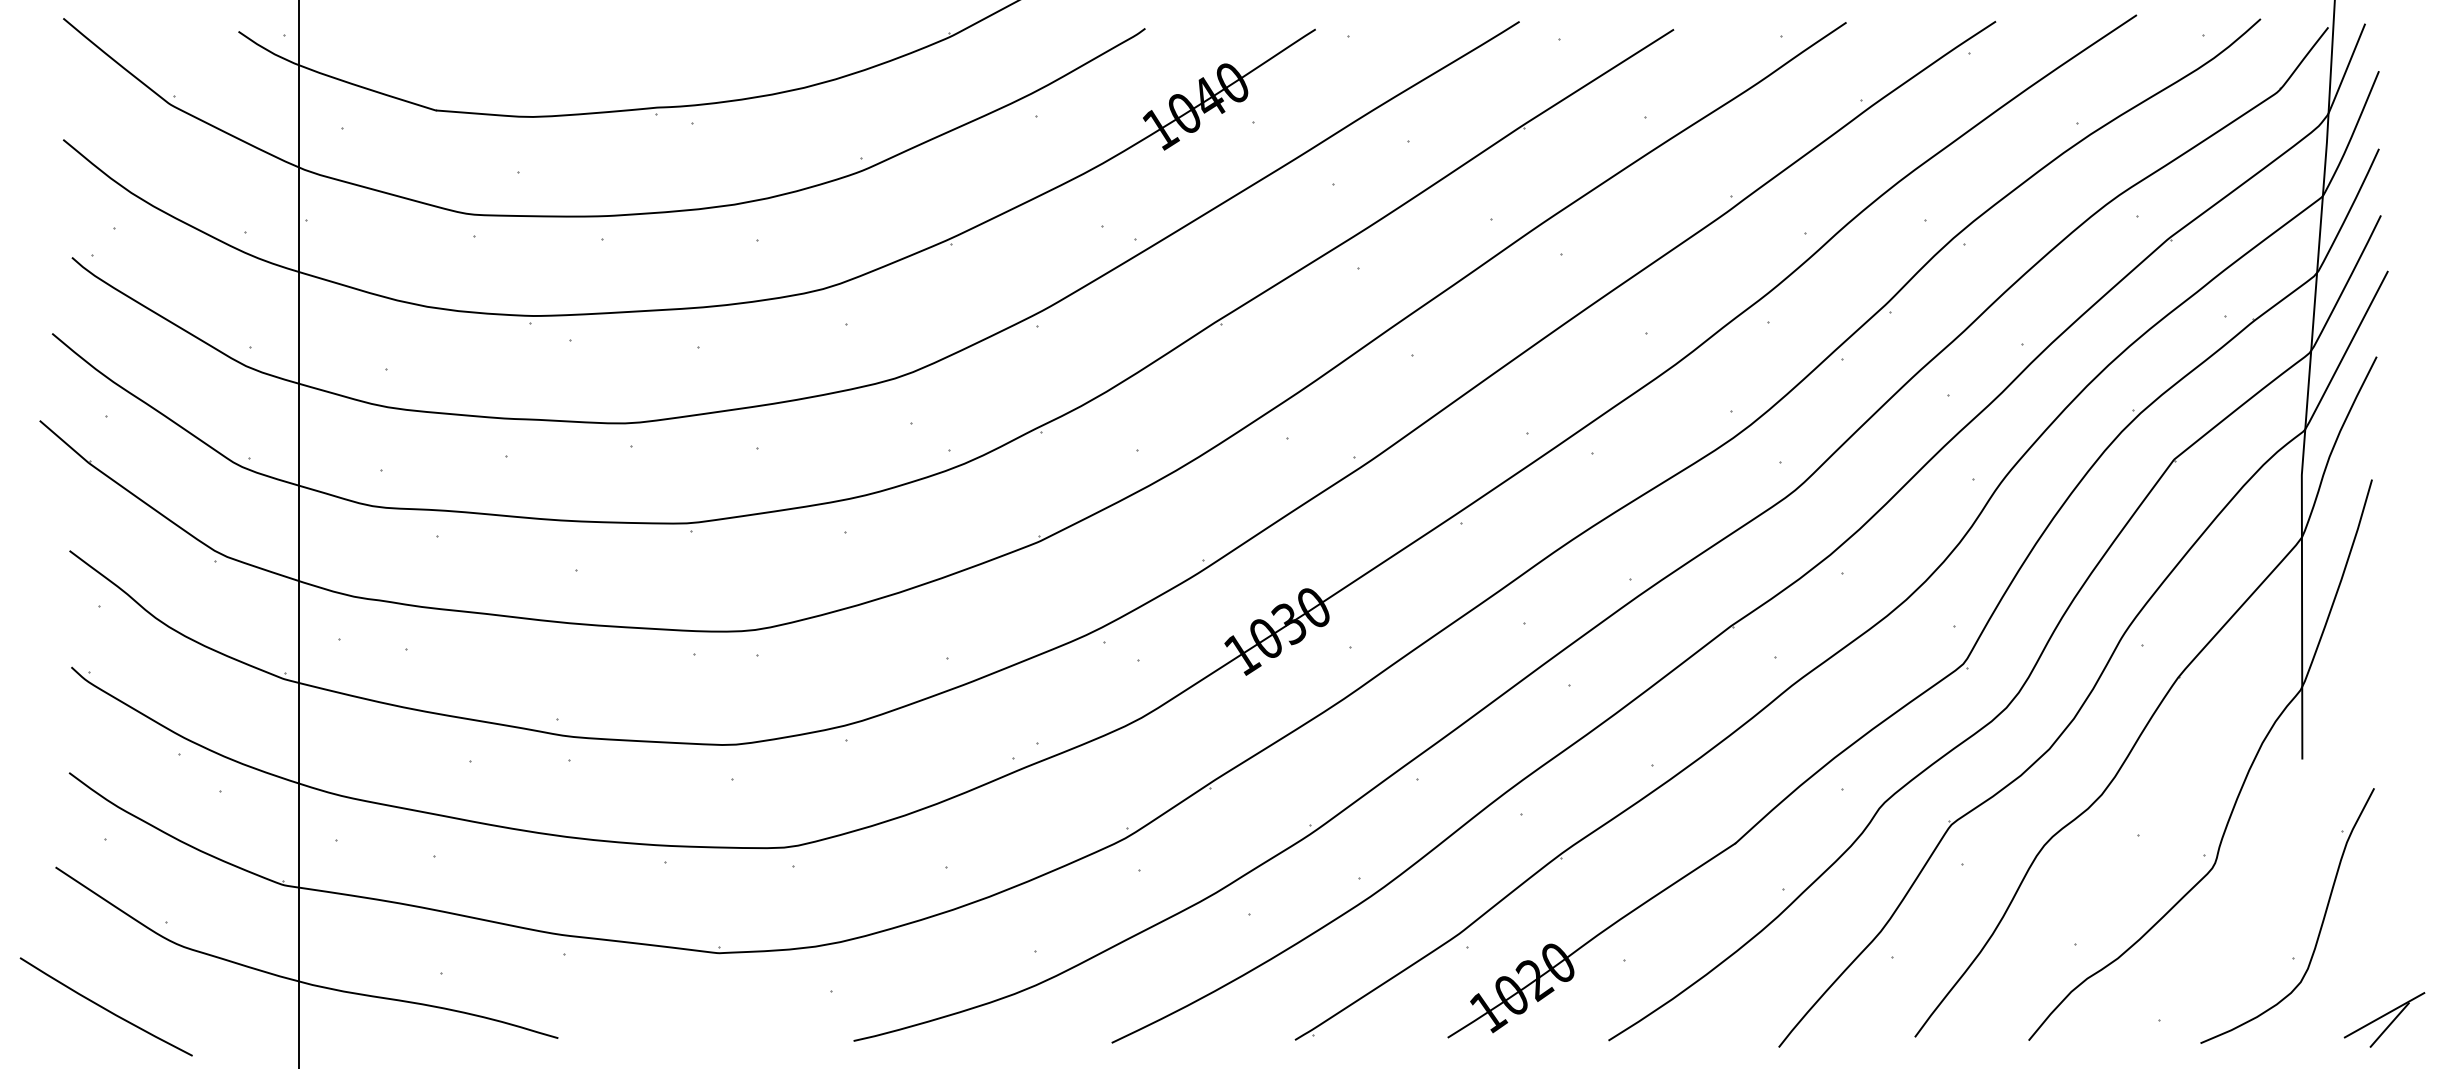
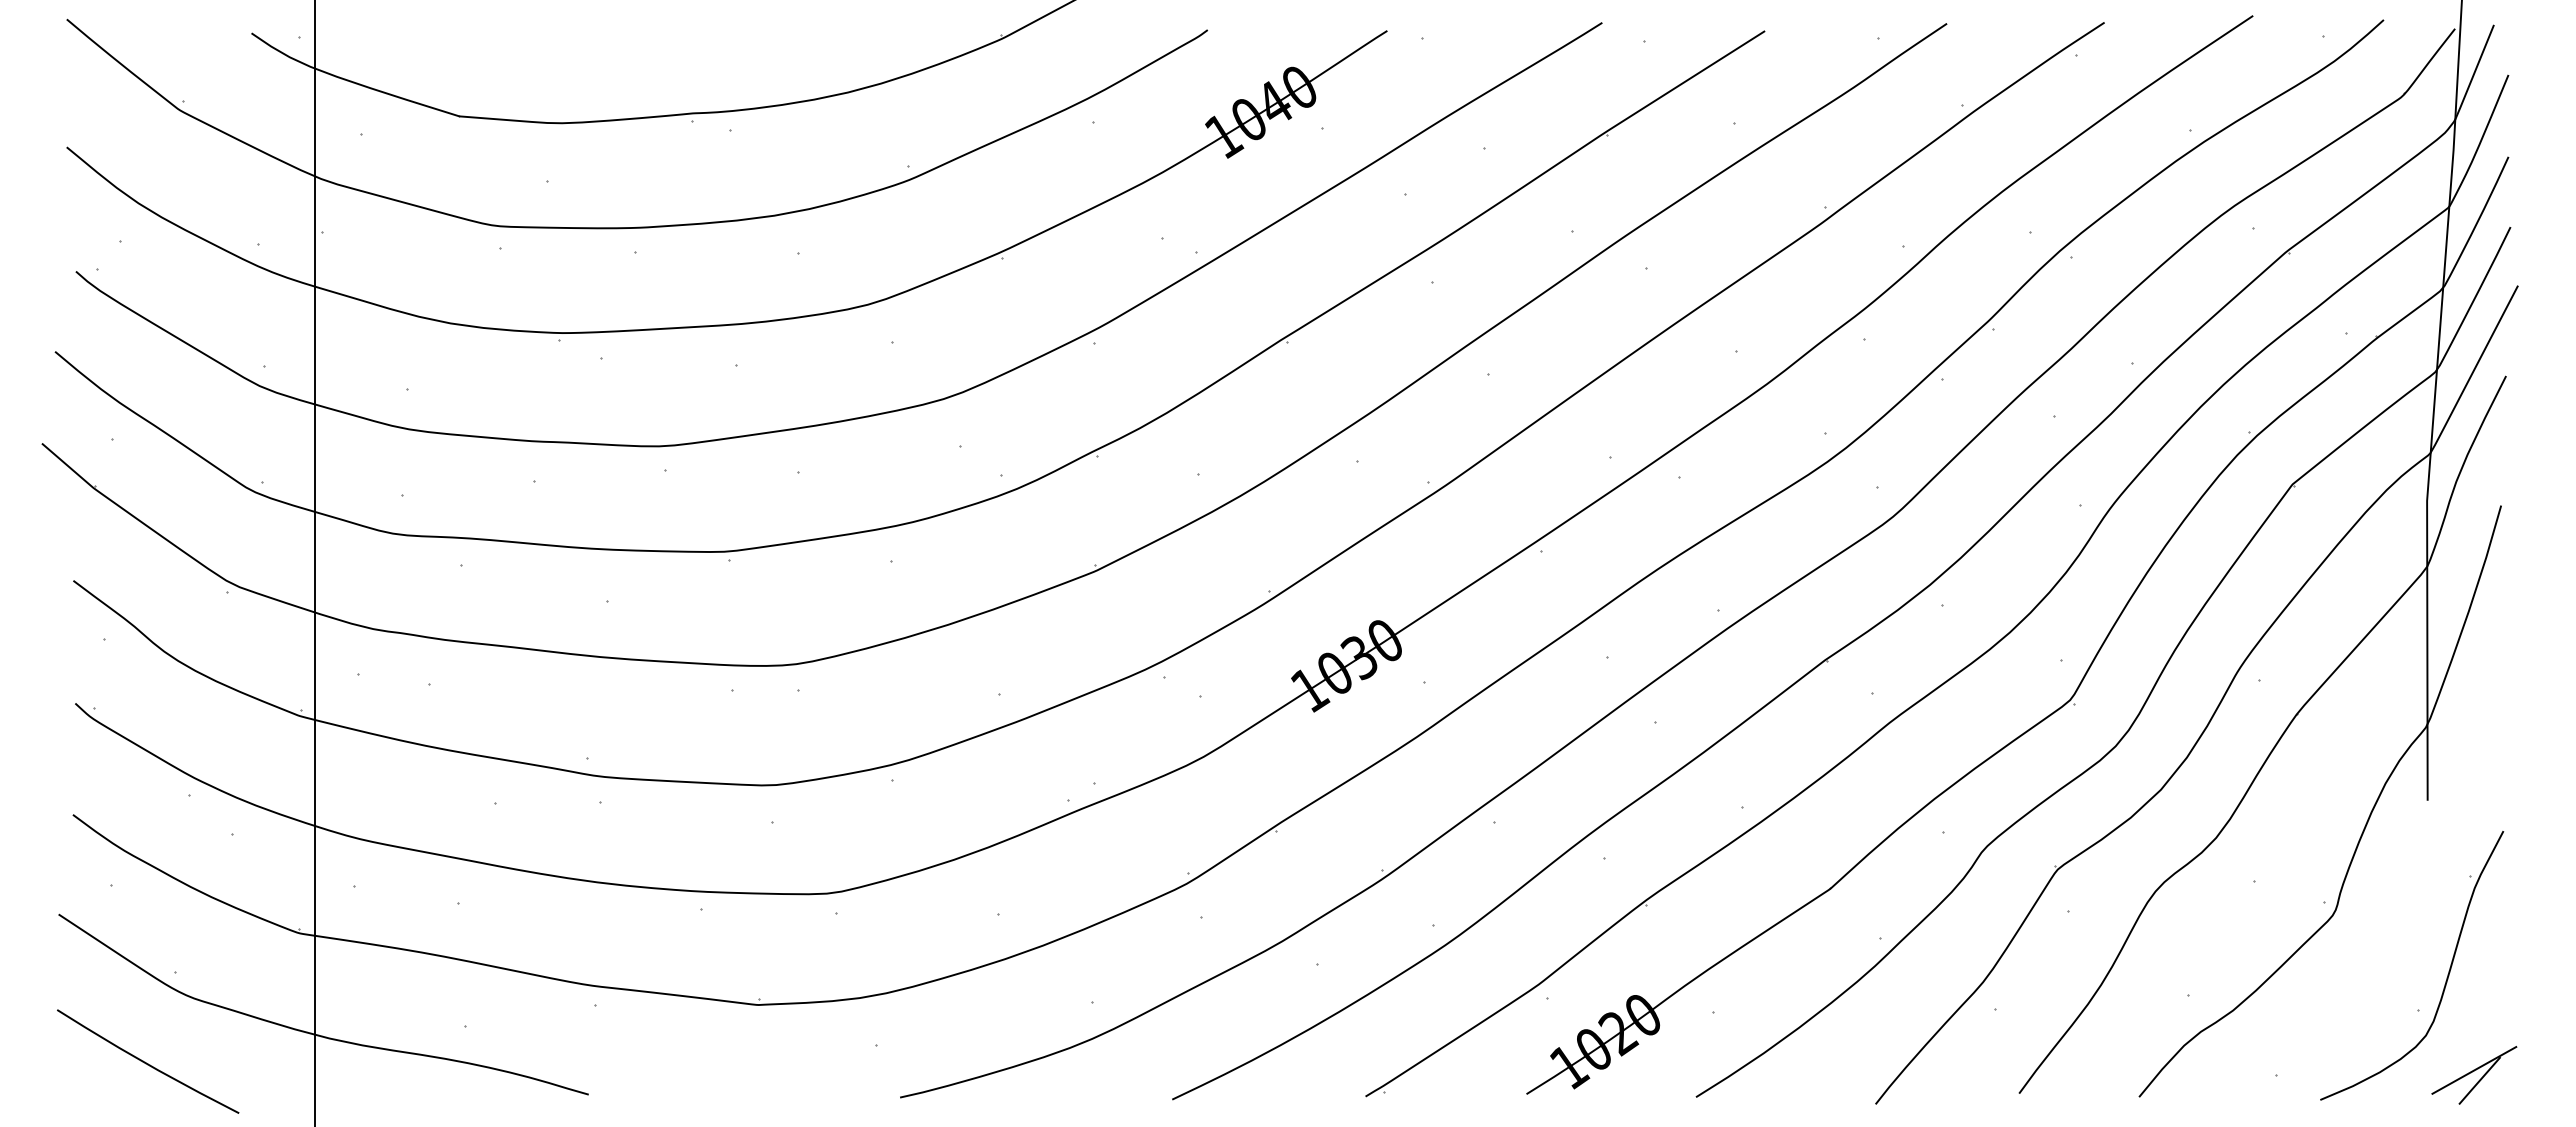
curve: (106, 1008) -> (148, 1063), moved
part: (2384, 1020) -> (2474, 1075), moved

